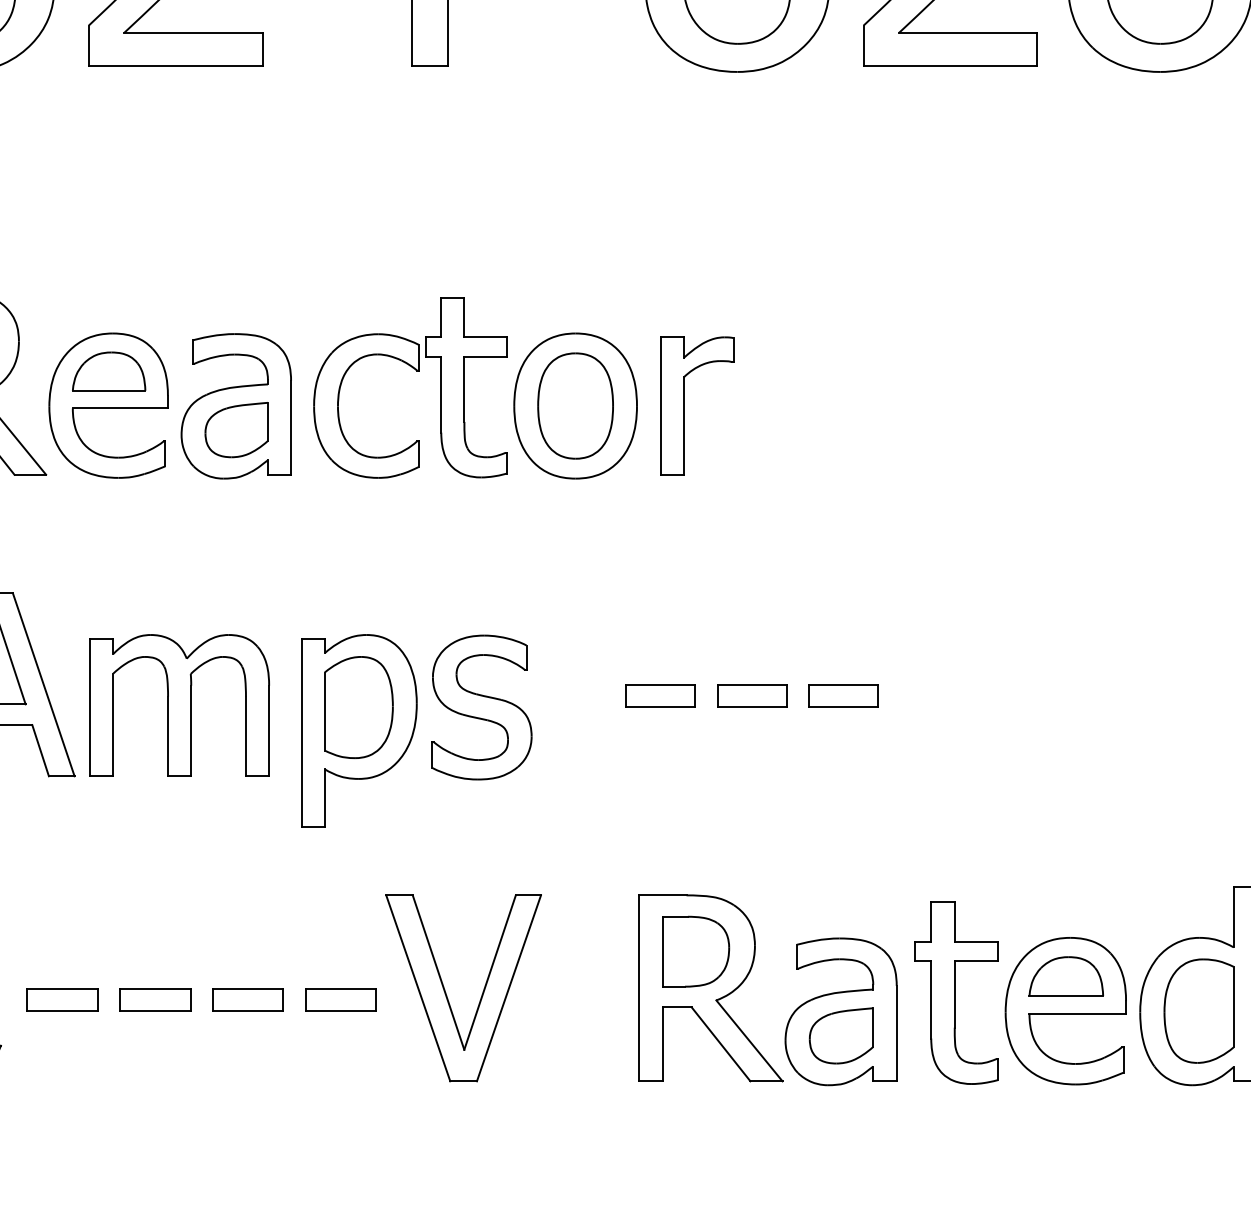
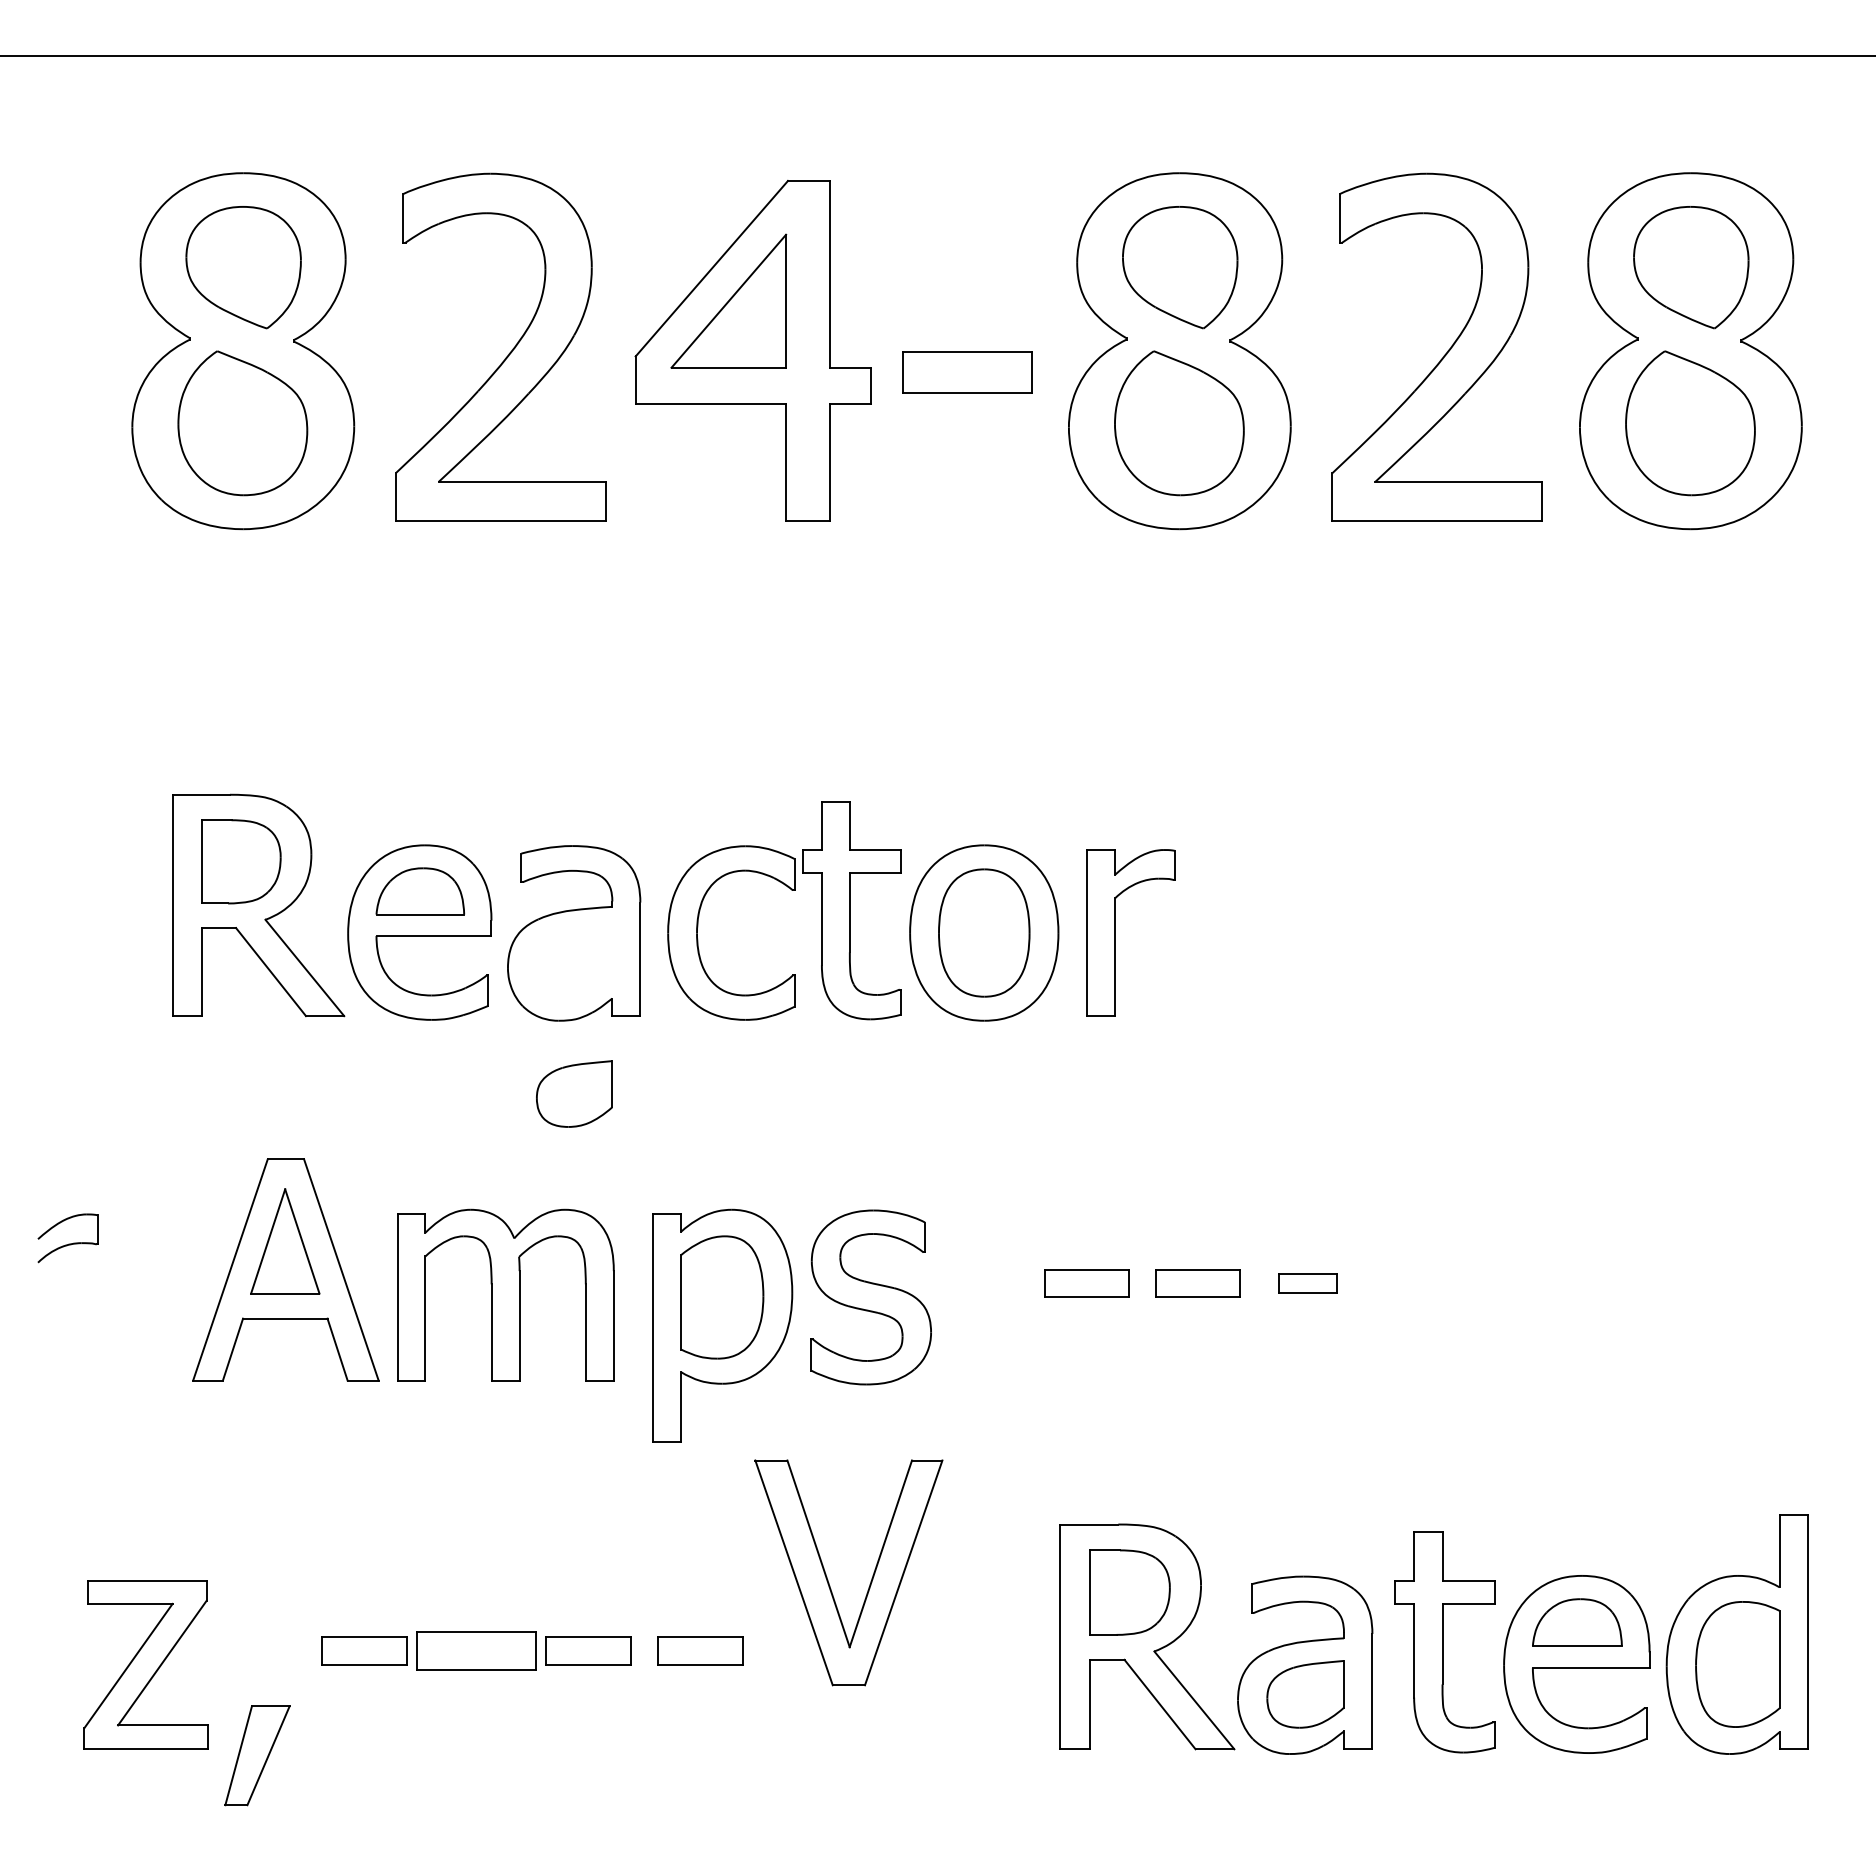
part: (236, 429) -> (574, 1093), moved
part: (843, 695) -> (1307, 1283), size x0.7
part: (446, 993) -> (828, 1579), moved
part: (155, 999) -> (476, 1650), size x1.4

